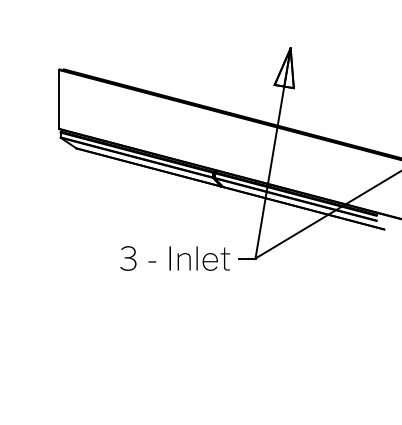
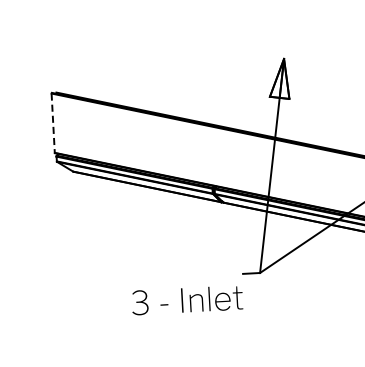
line: (59, 99) -> (53, 123), solid -> dashed
text: (175, 258) -> (187, 300), moved

